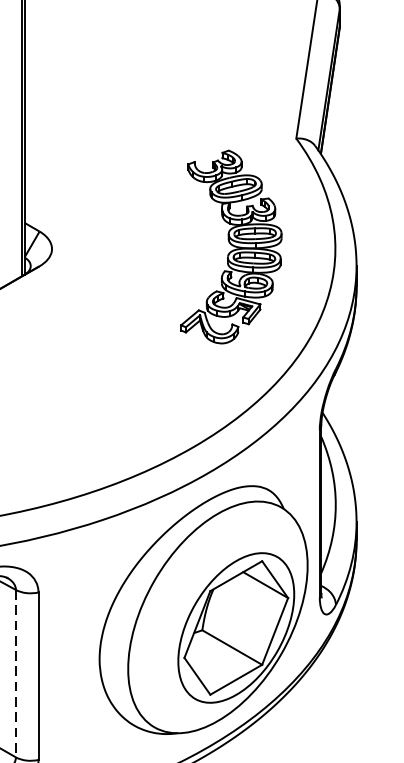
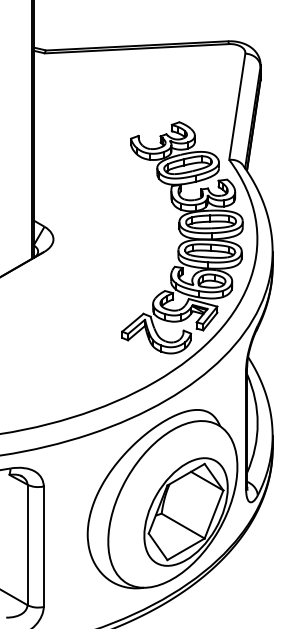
part: (231, 246) -> (182, 237), size x1.67
line: (15, 674) -> (27, 545), dashed -> solid

